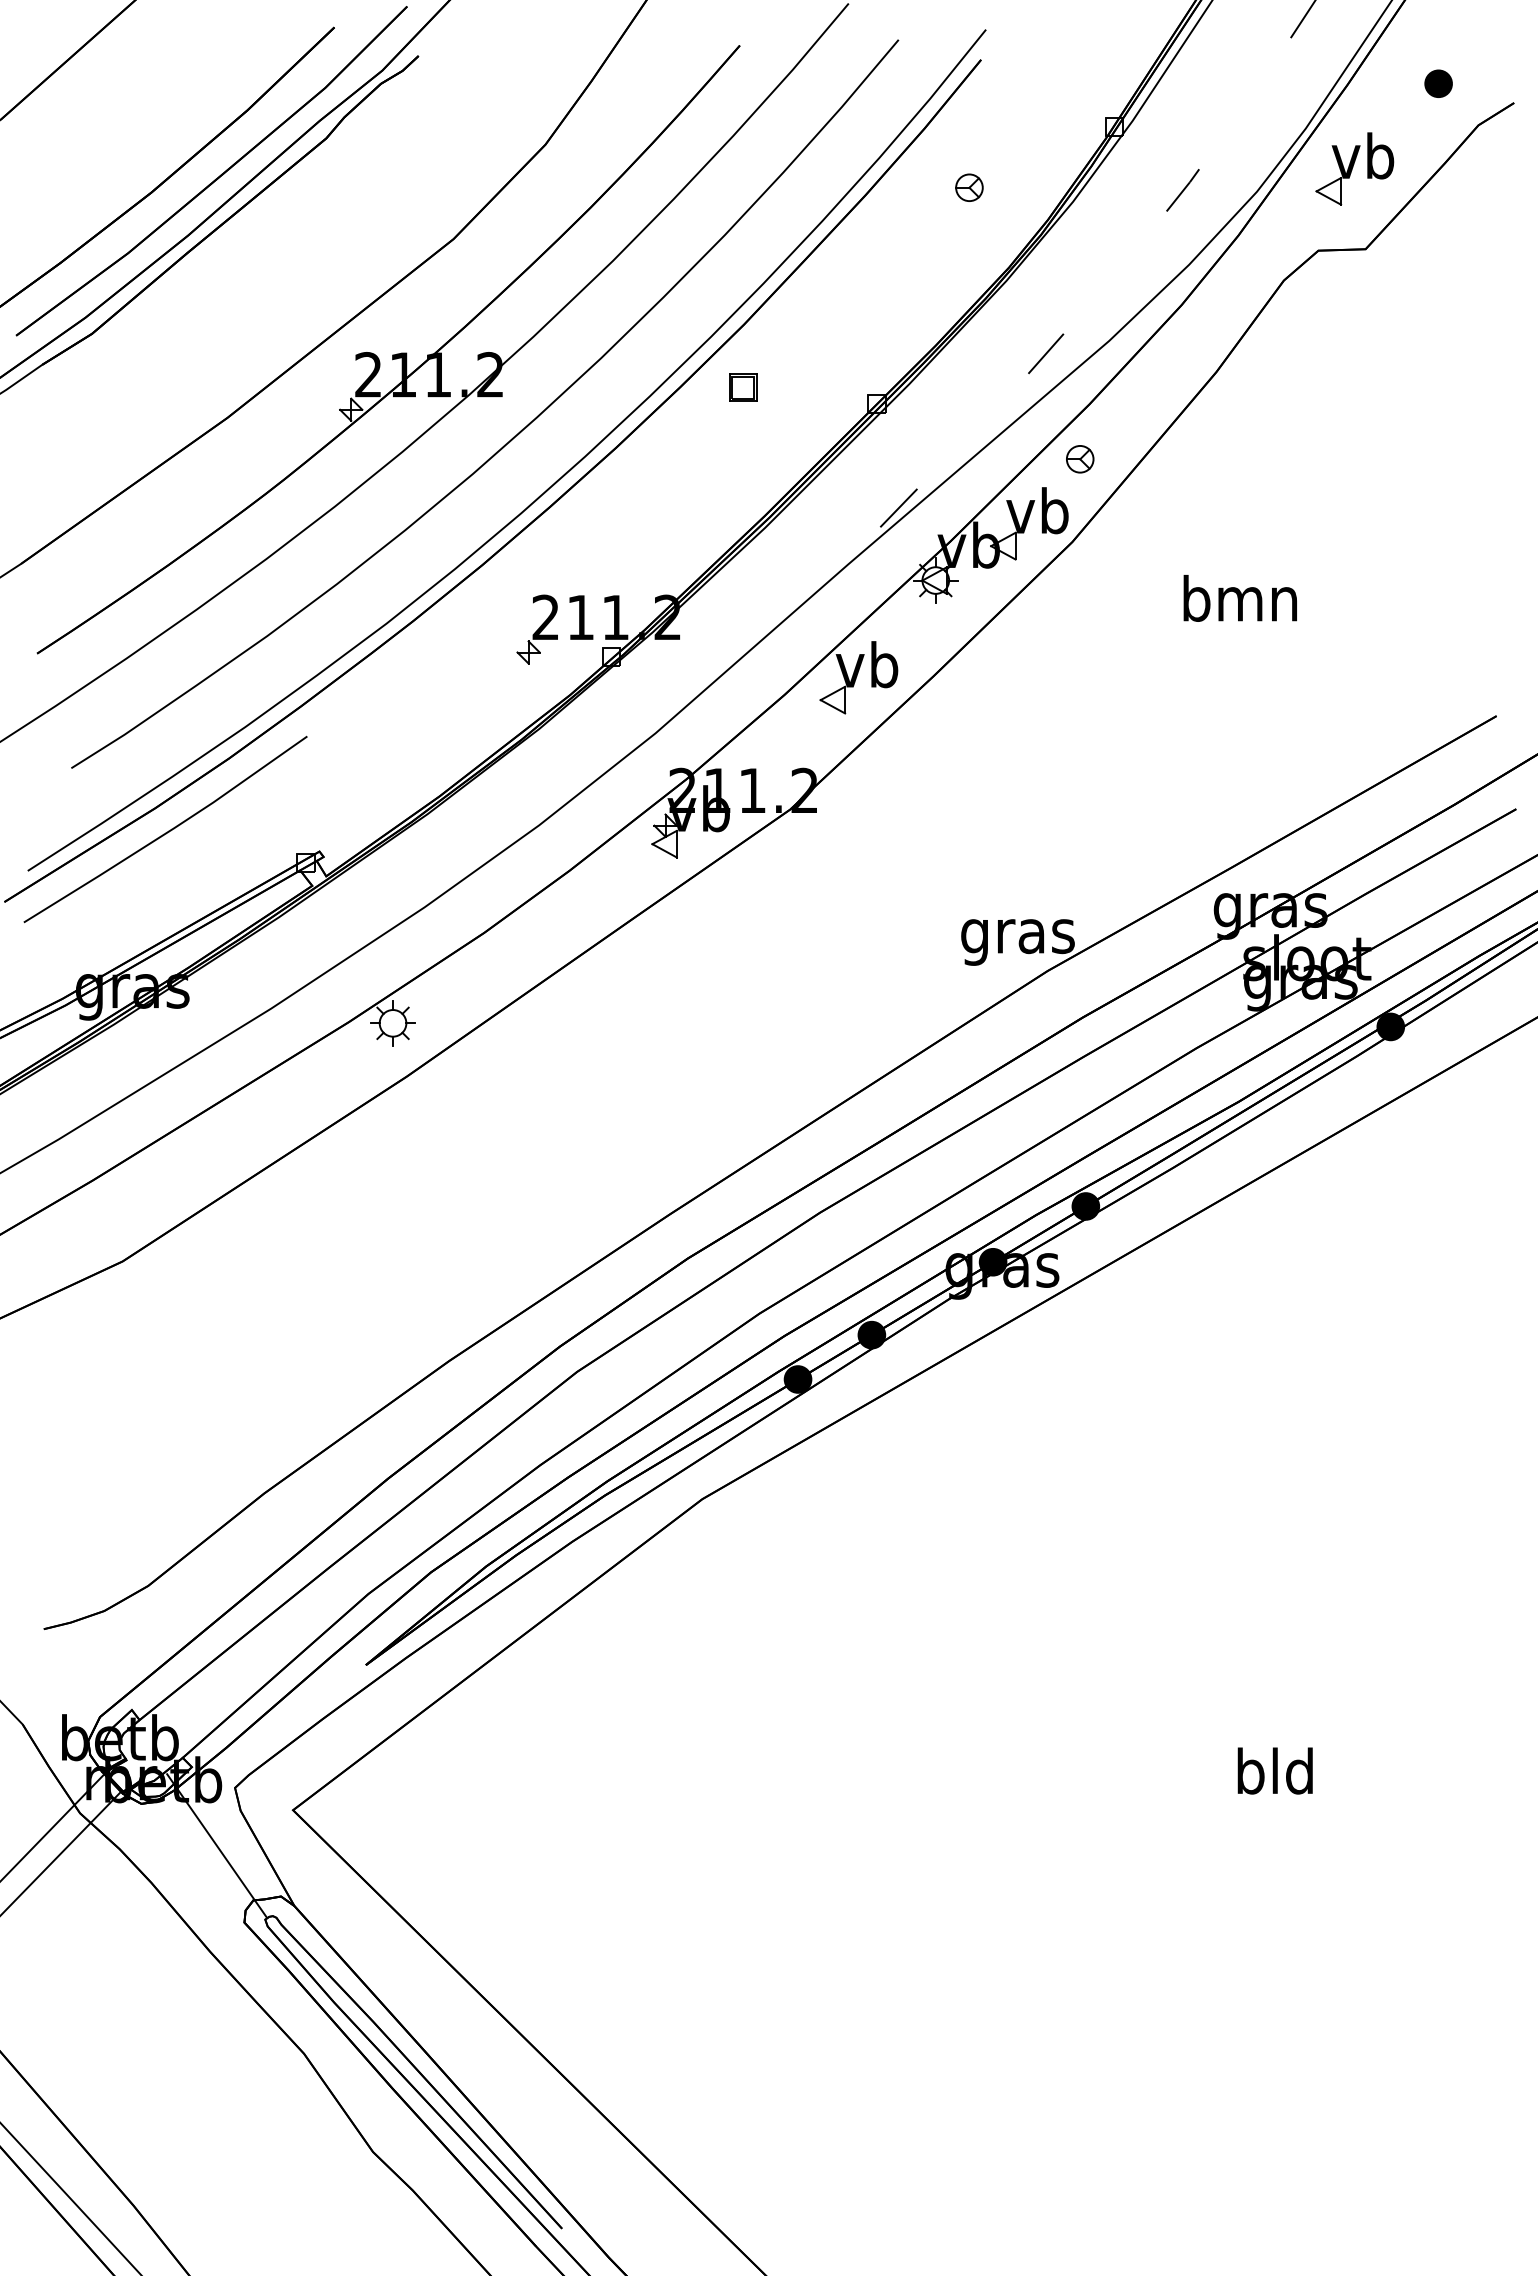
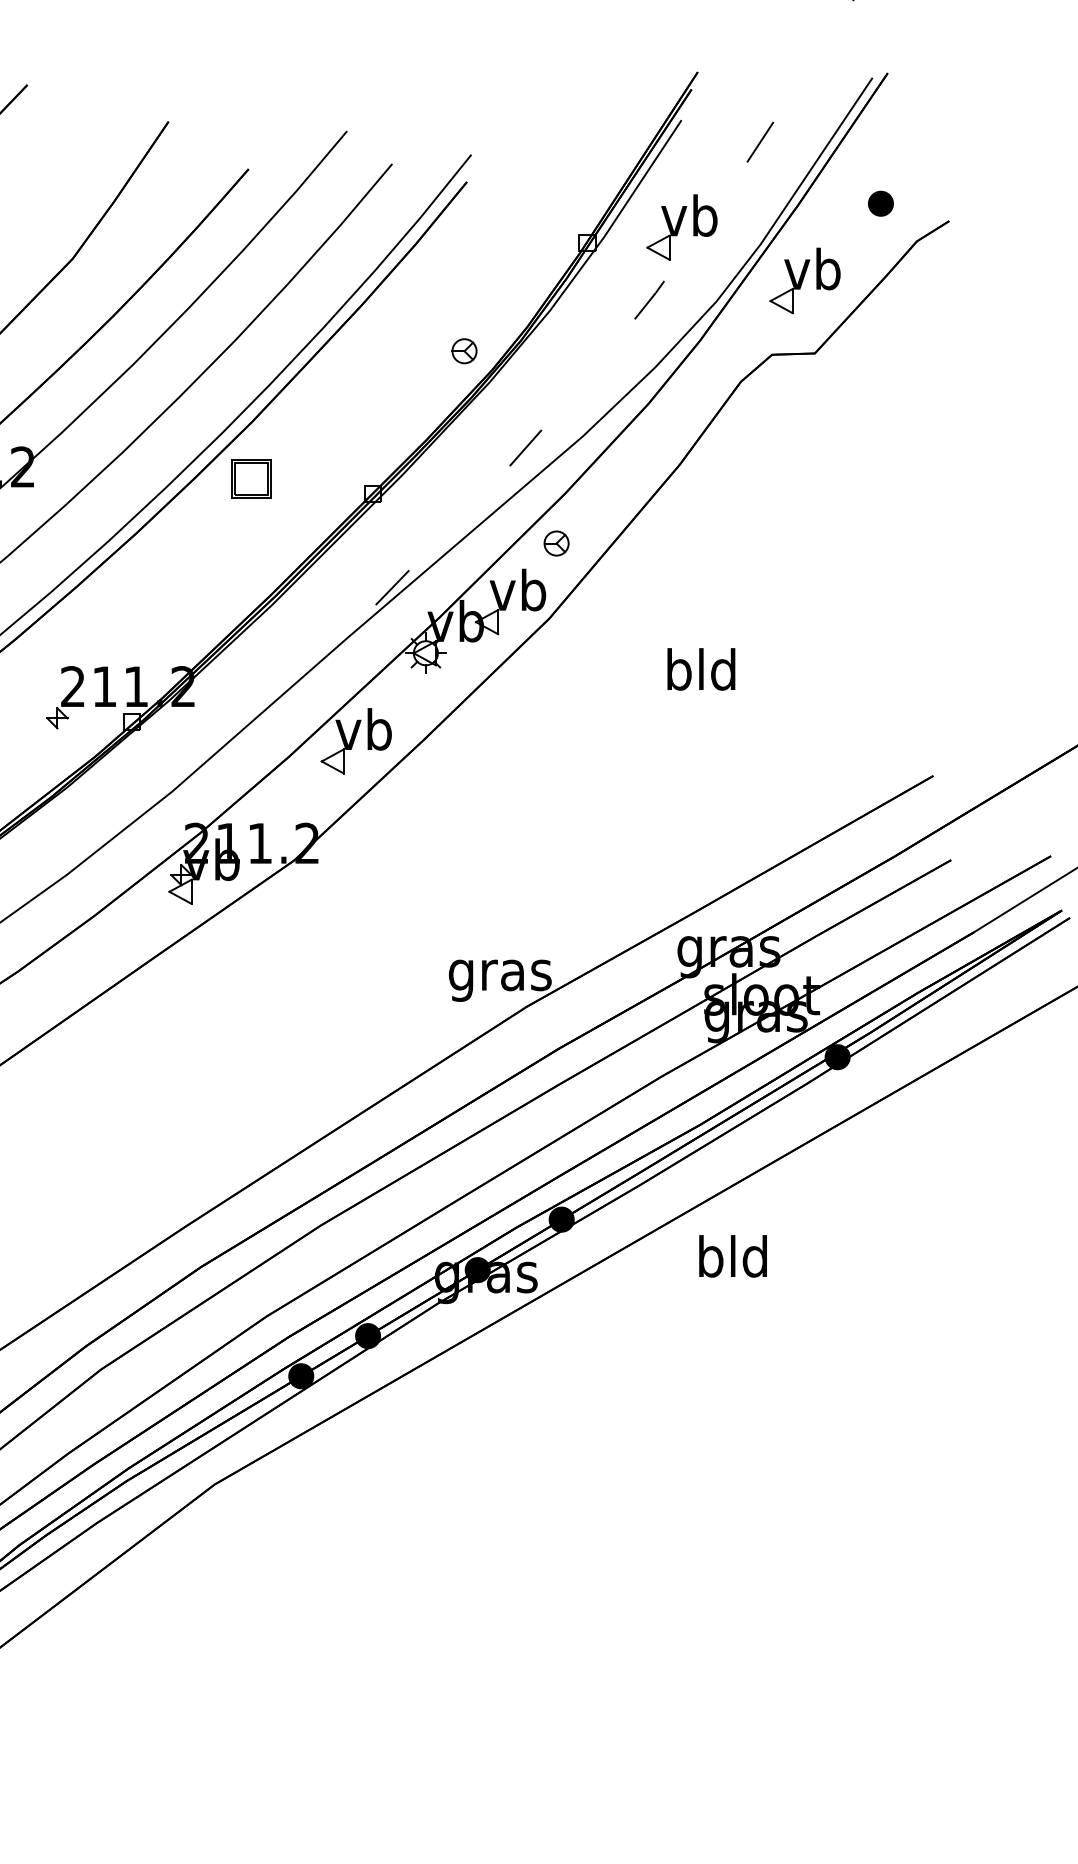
part: (1218, 109) -> (681, 227), added
part: (969, 187) -> (464, 350), moved
part: (743, 387) -> (251, 478), size x1.6
text: (1239, 597) -> (700, 668), bmn -> bld
text: (1274, 1770) -> (732, 1255), moved

